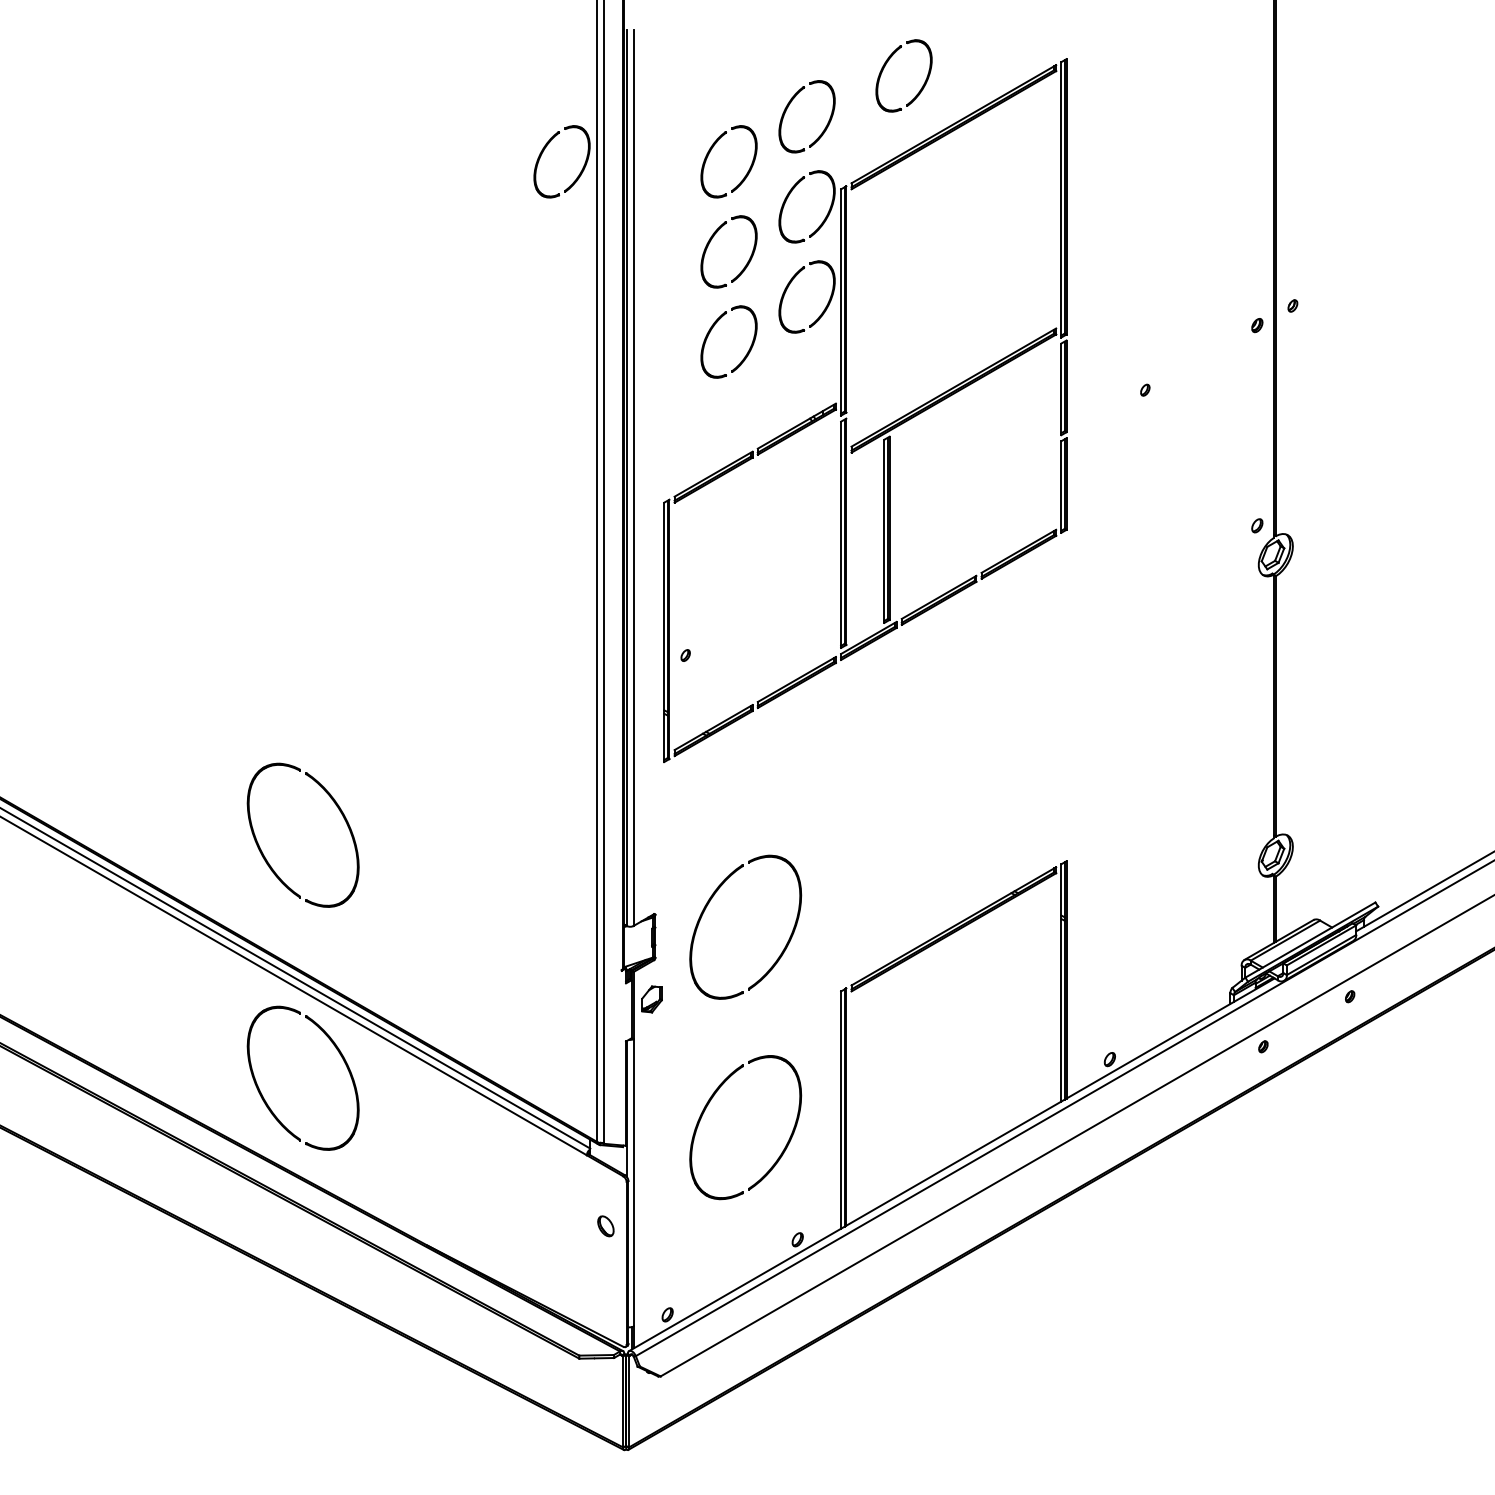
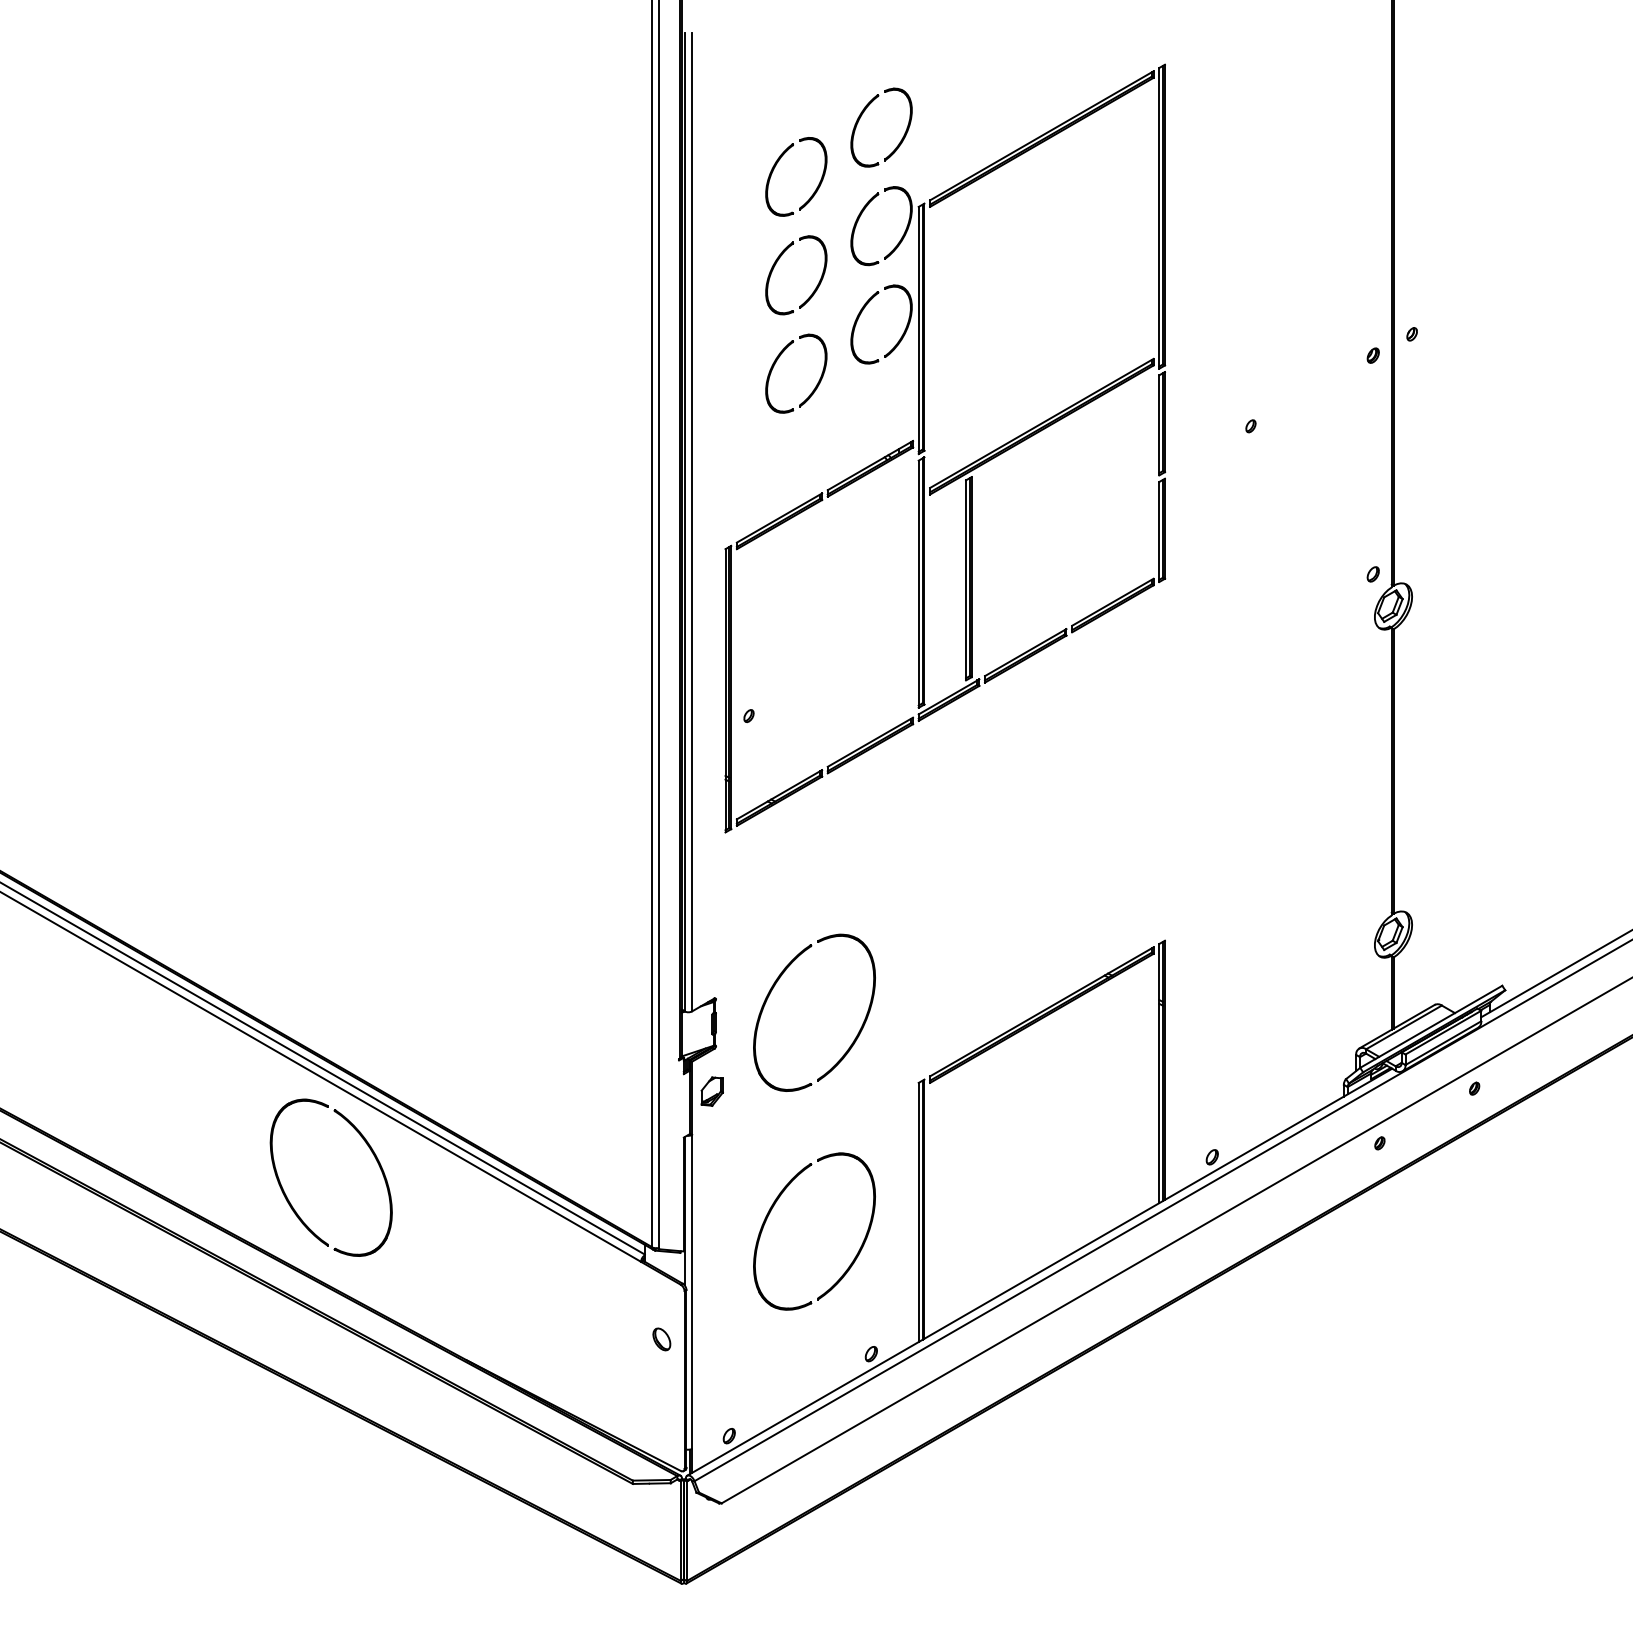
part: (887, 63) -> (969, 69), removed
part: (543, 152) -> (593, 166), removed
part: (266, 858) -> (291, 937), removed

